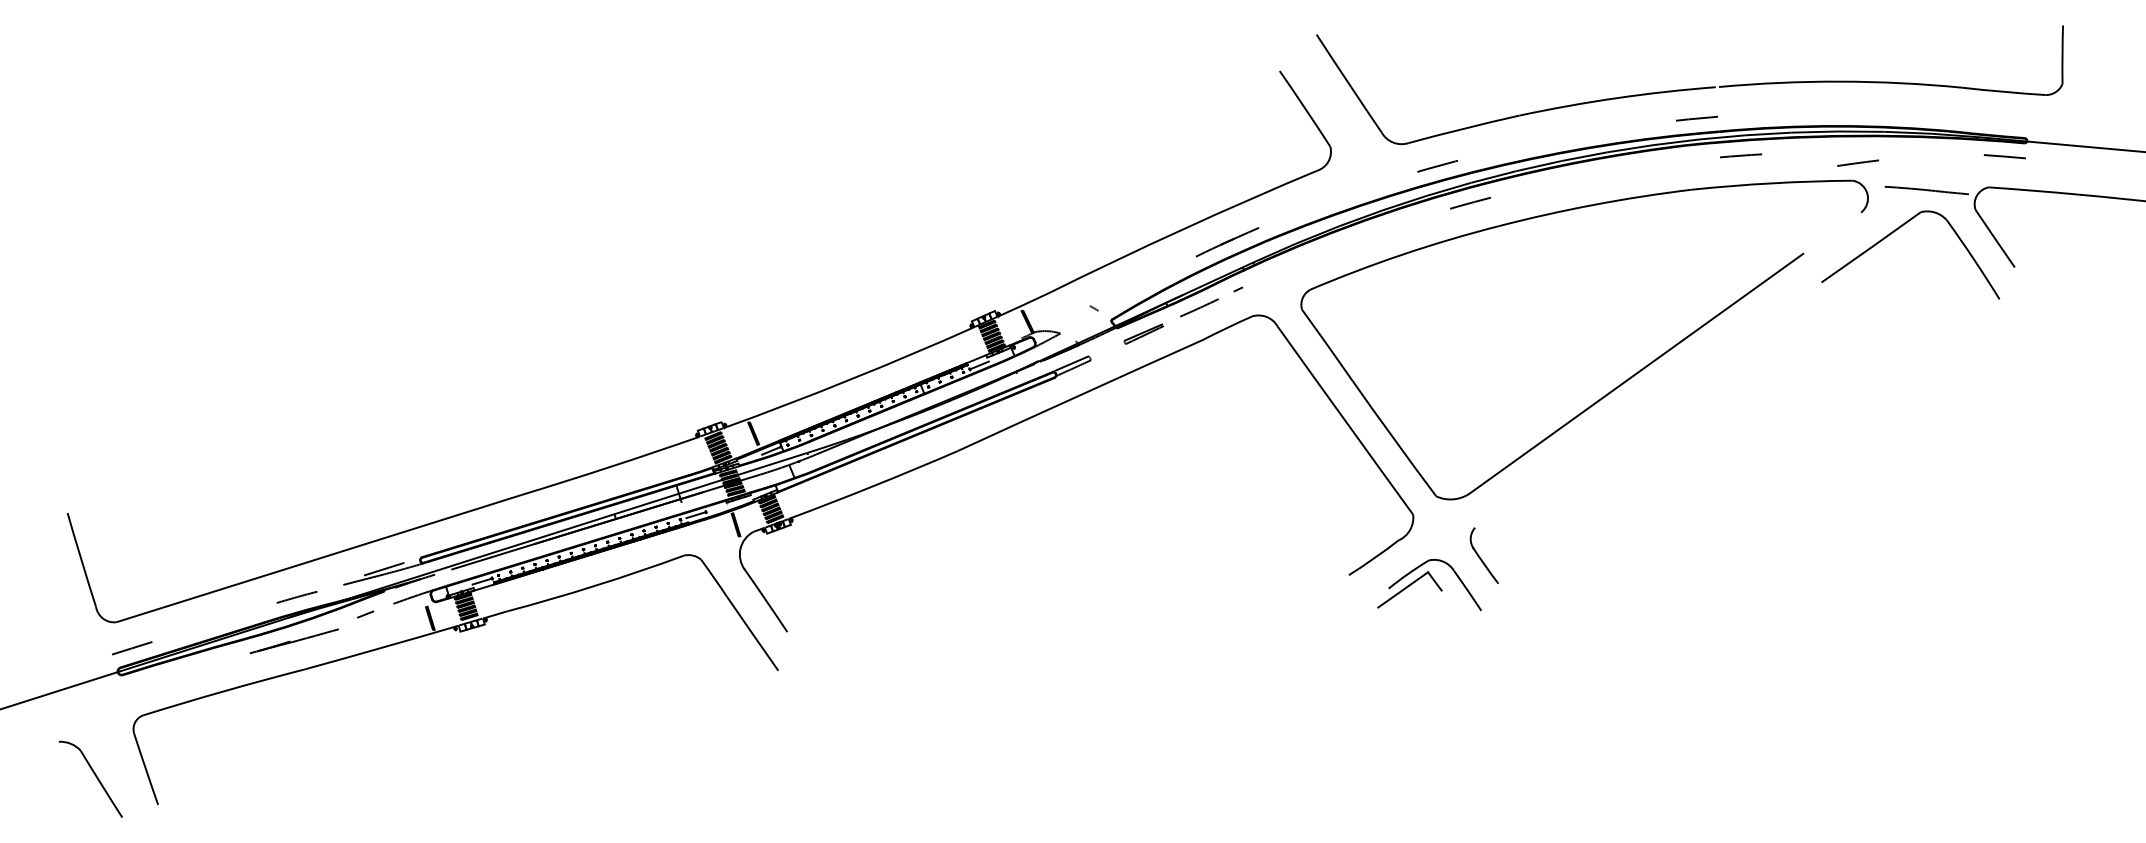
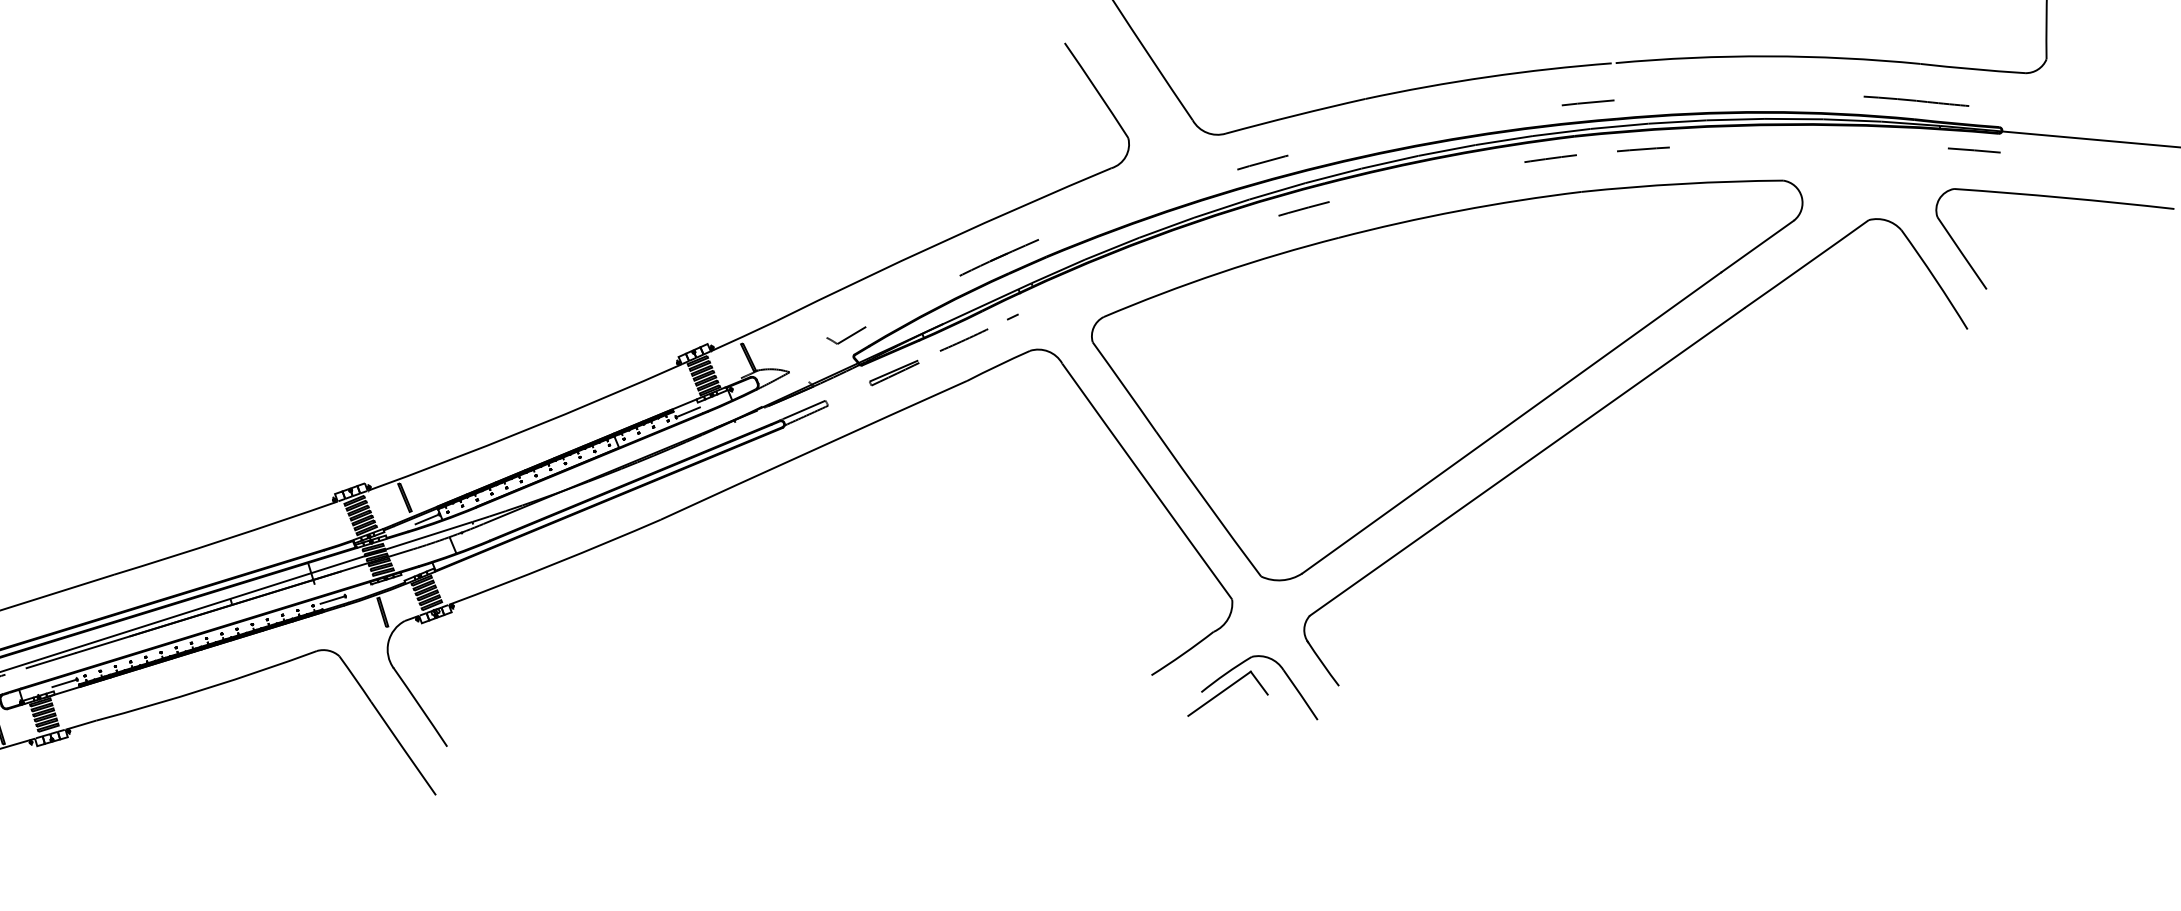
line: (1858, 162) -> (1551, 157), moved
line: (1926, 190) -> (1916, 101), moved
line: (1832, 232) -> (1758, 245), added
line: (1109, 304) -> (851, 335), added
line: (1648, 404) -> (1527, 461), added

